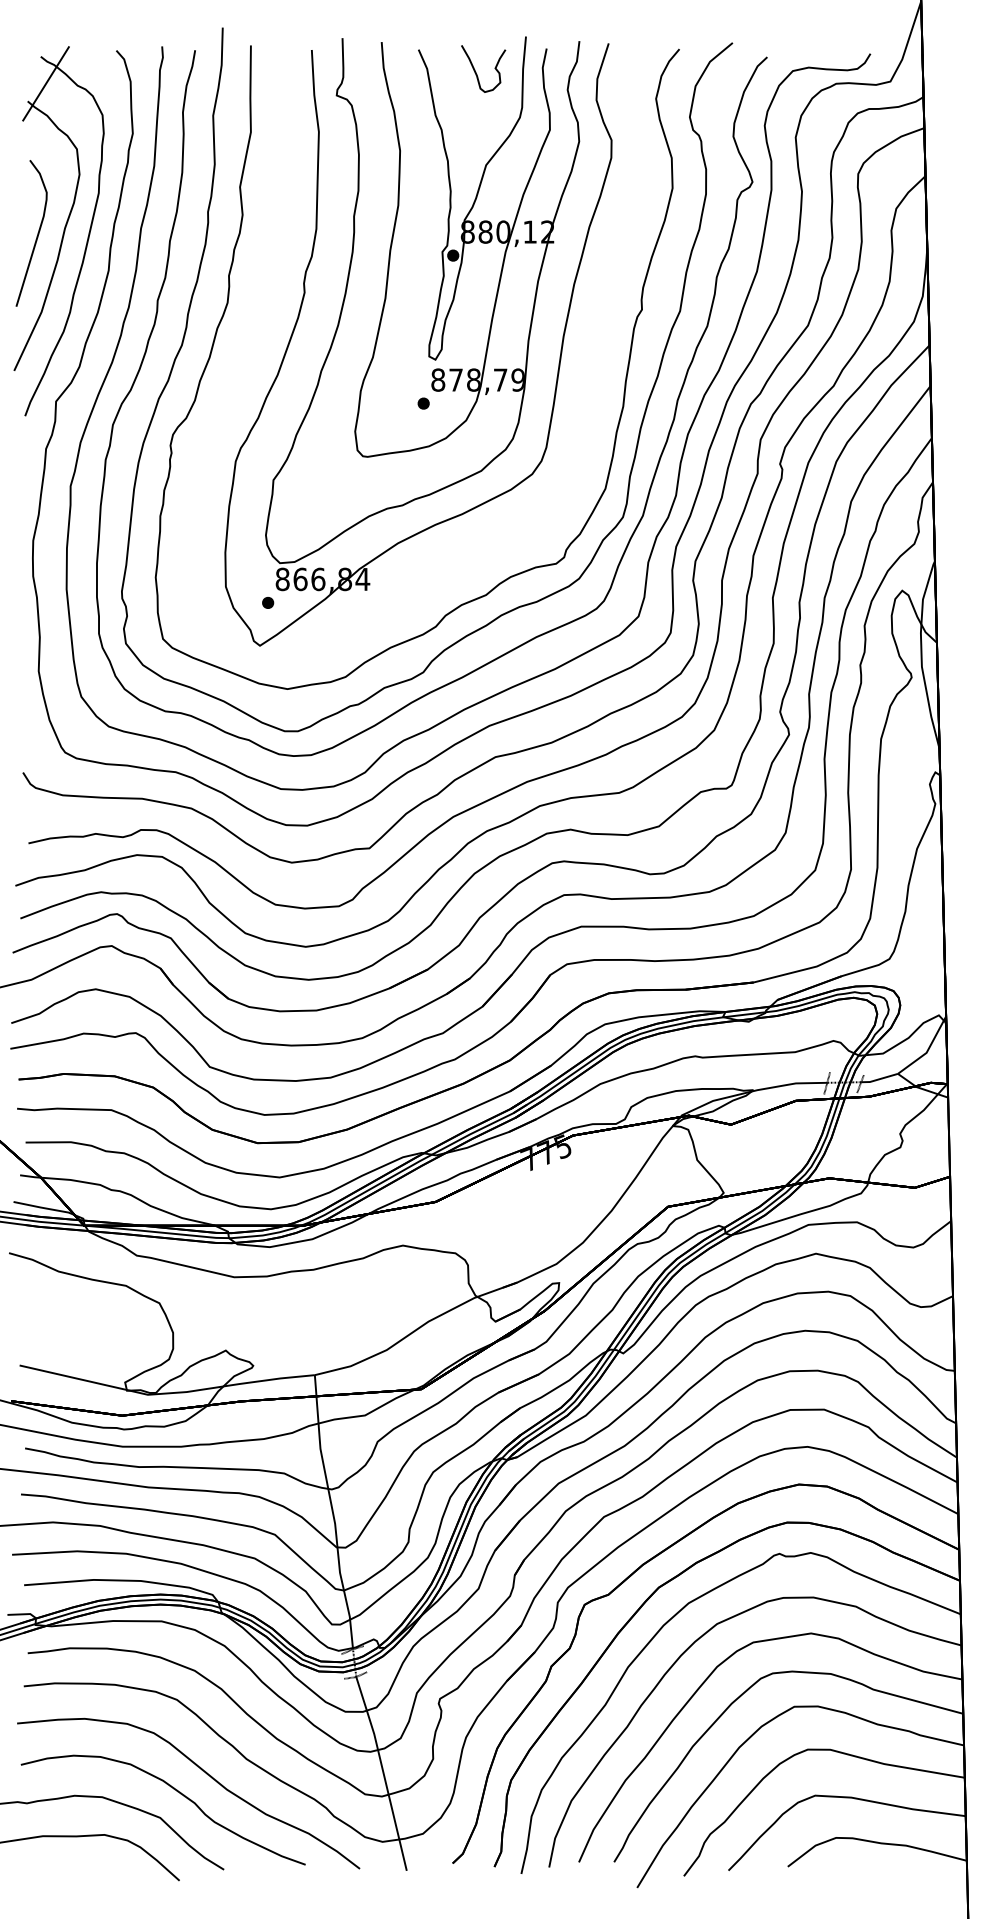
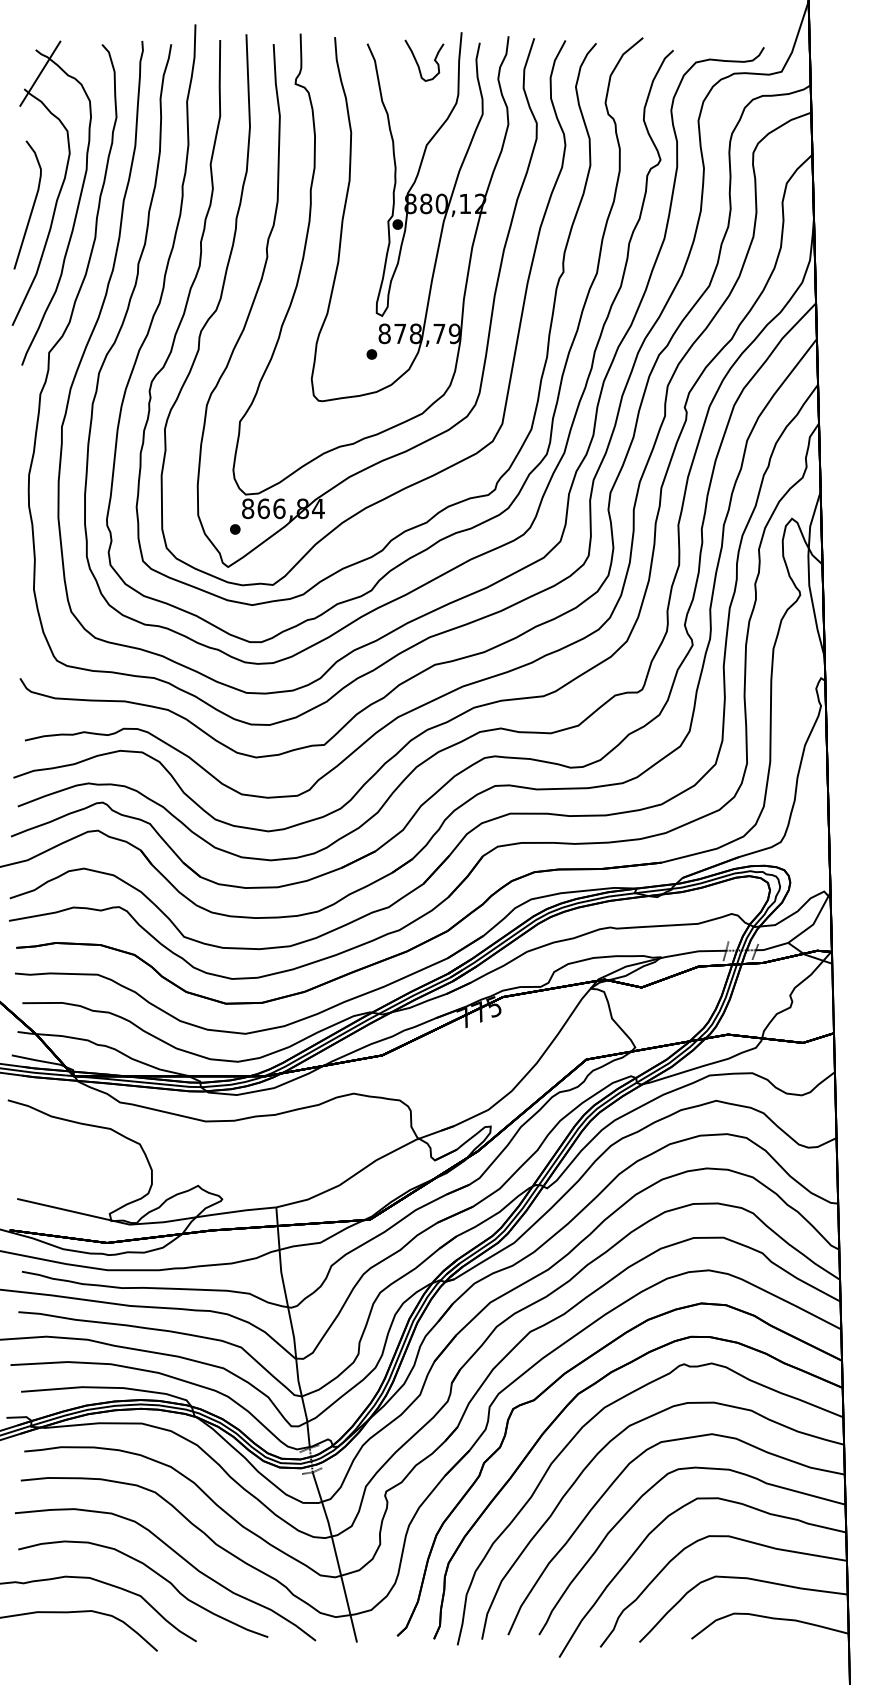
part: (256, 321) -> (225, 282), added

